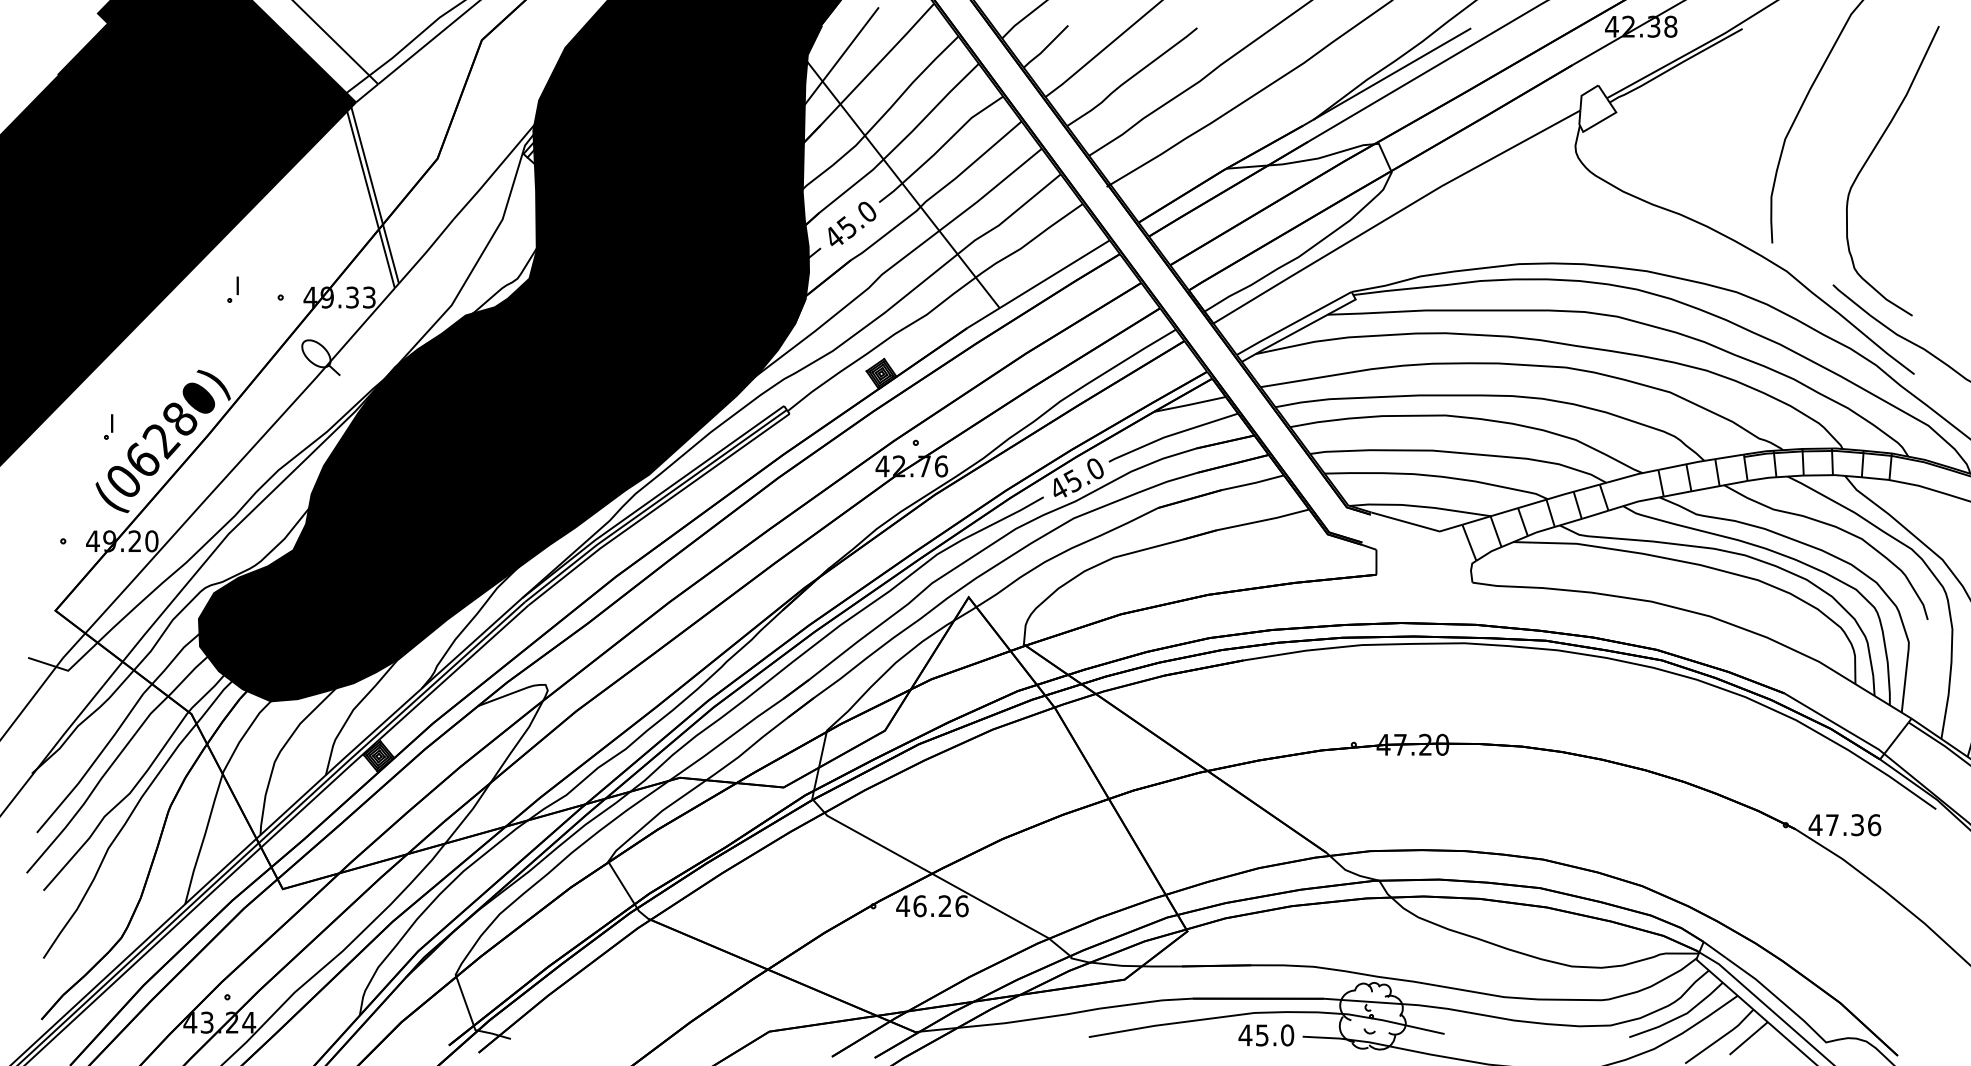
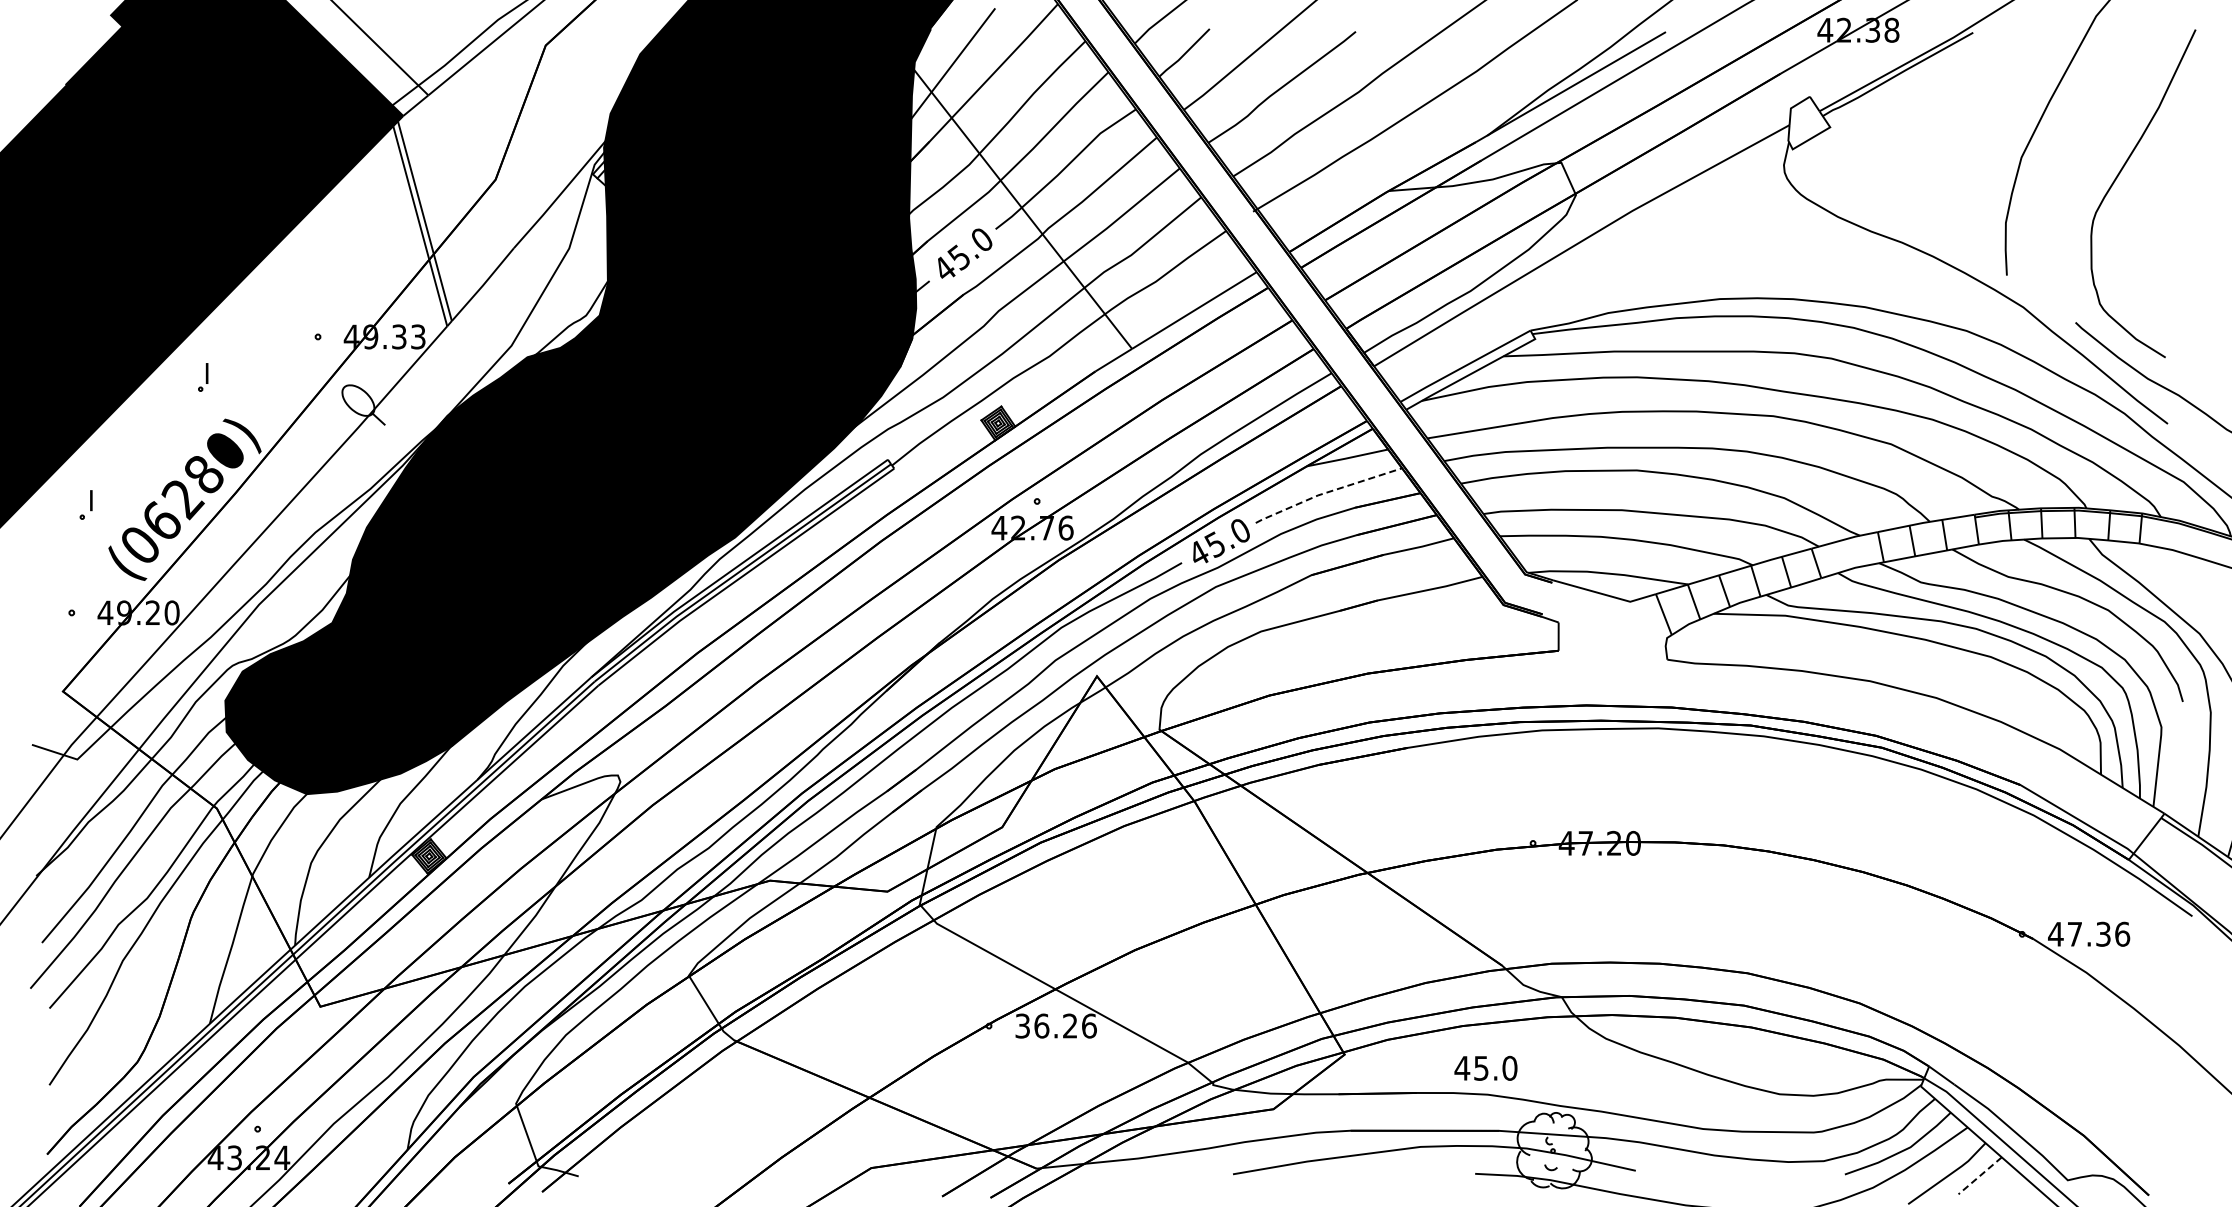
part: (232, 289) -> (85, 504), moved
part: (108, 427) -> (203, 377), moved
line: (1171, 434) -> (1326, 492), solid -> dashed
text: (902, 905) -> (1022, 1025), 46.26 -> 36.26
text: (1265, 1034) -> (1485, 1067), moved
line: (1748, 1039) -> (1979, 1176), solid -> dashed

